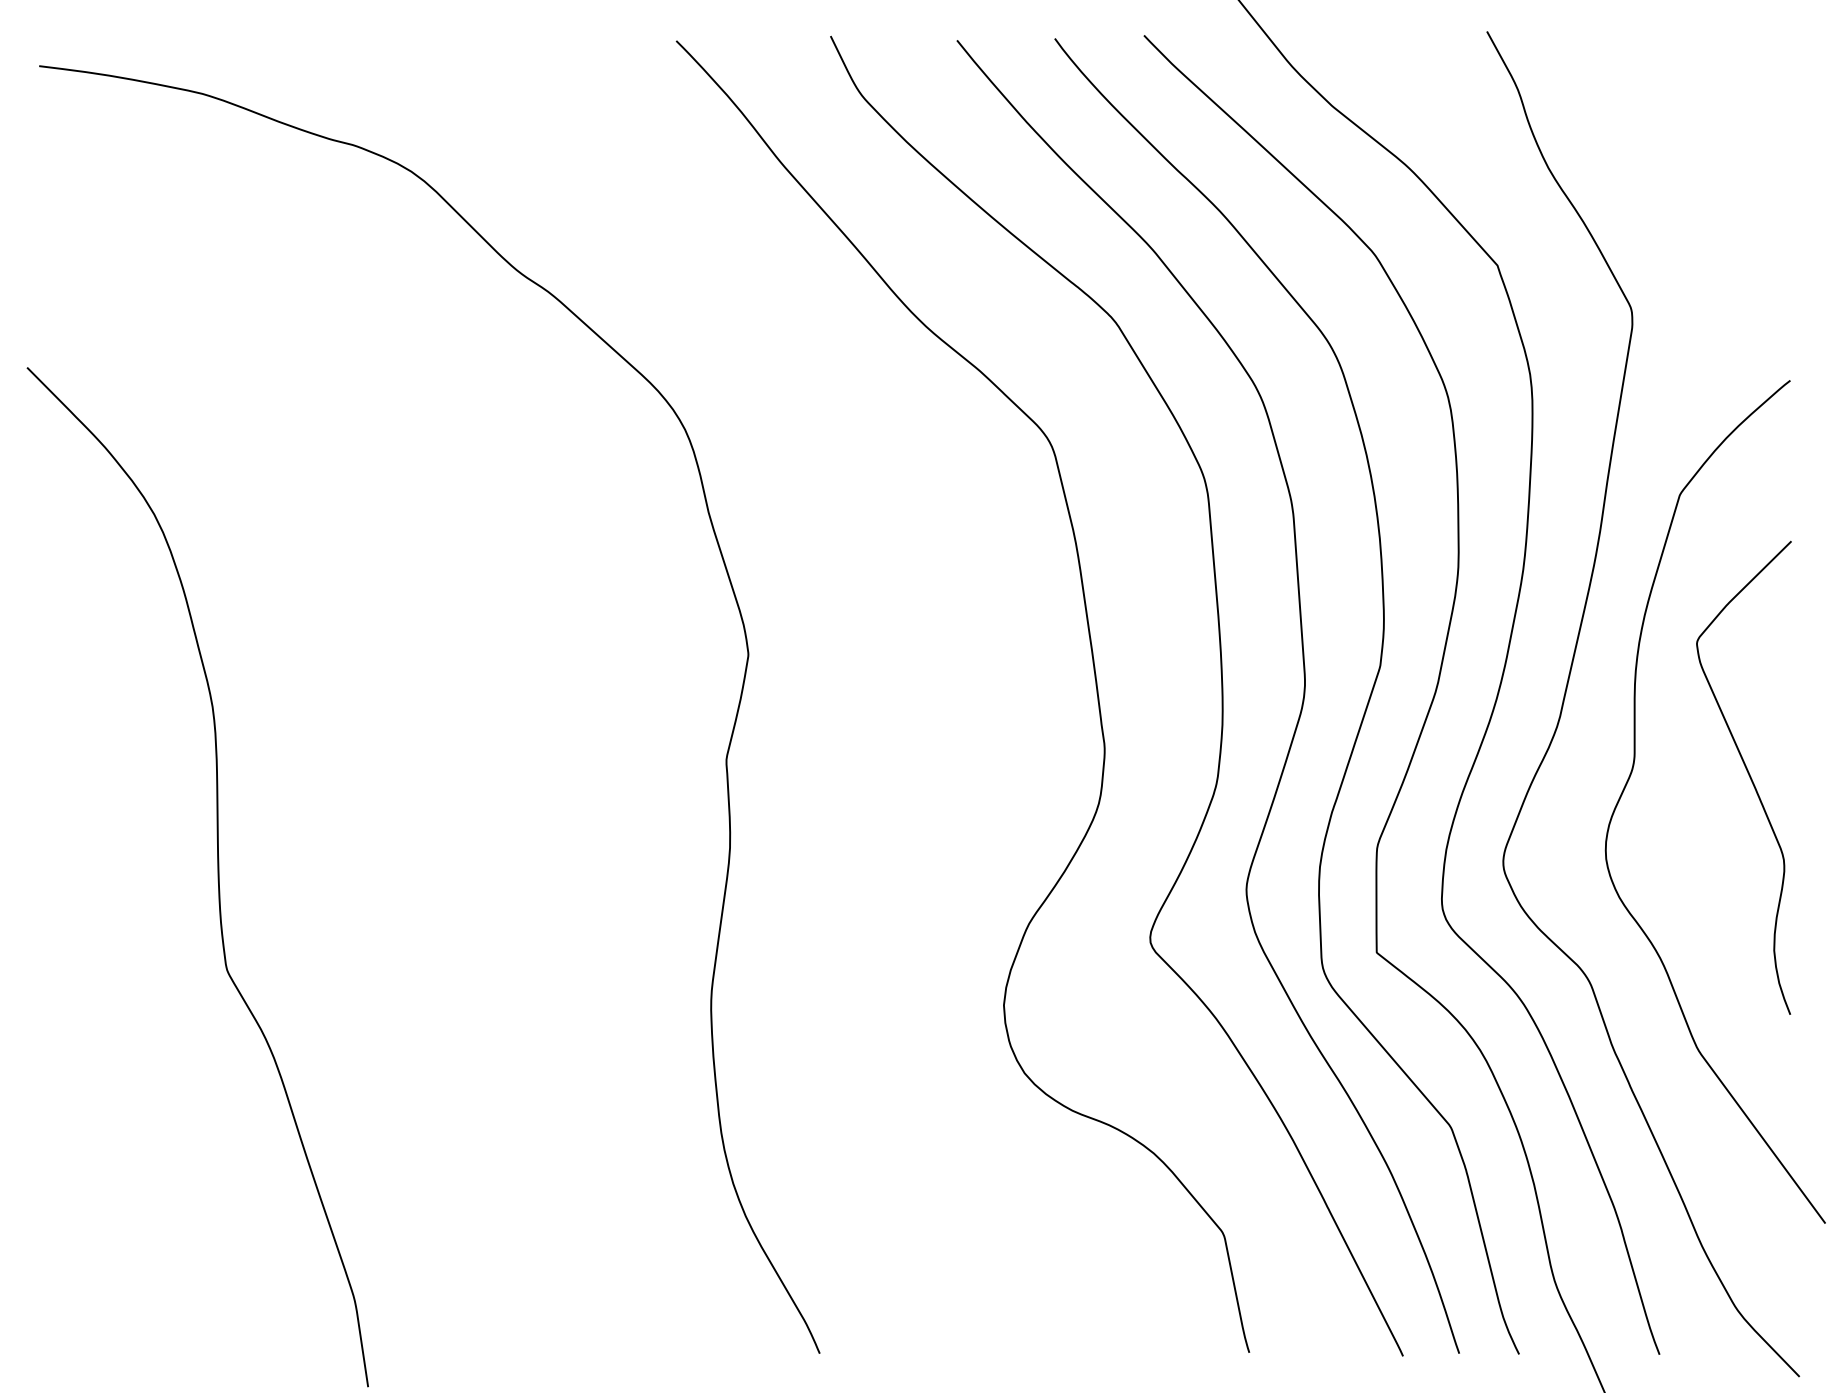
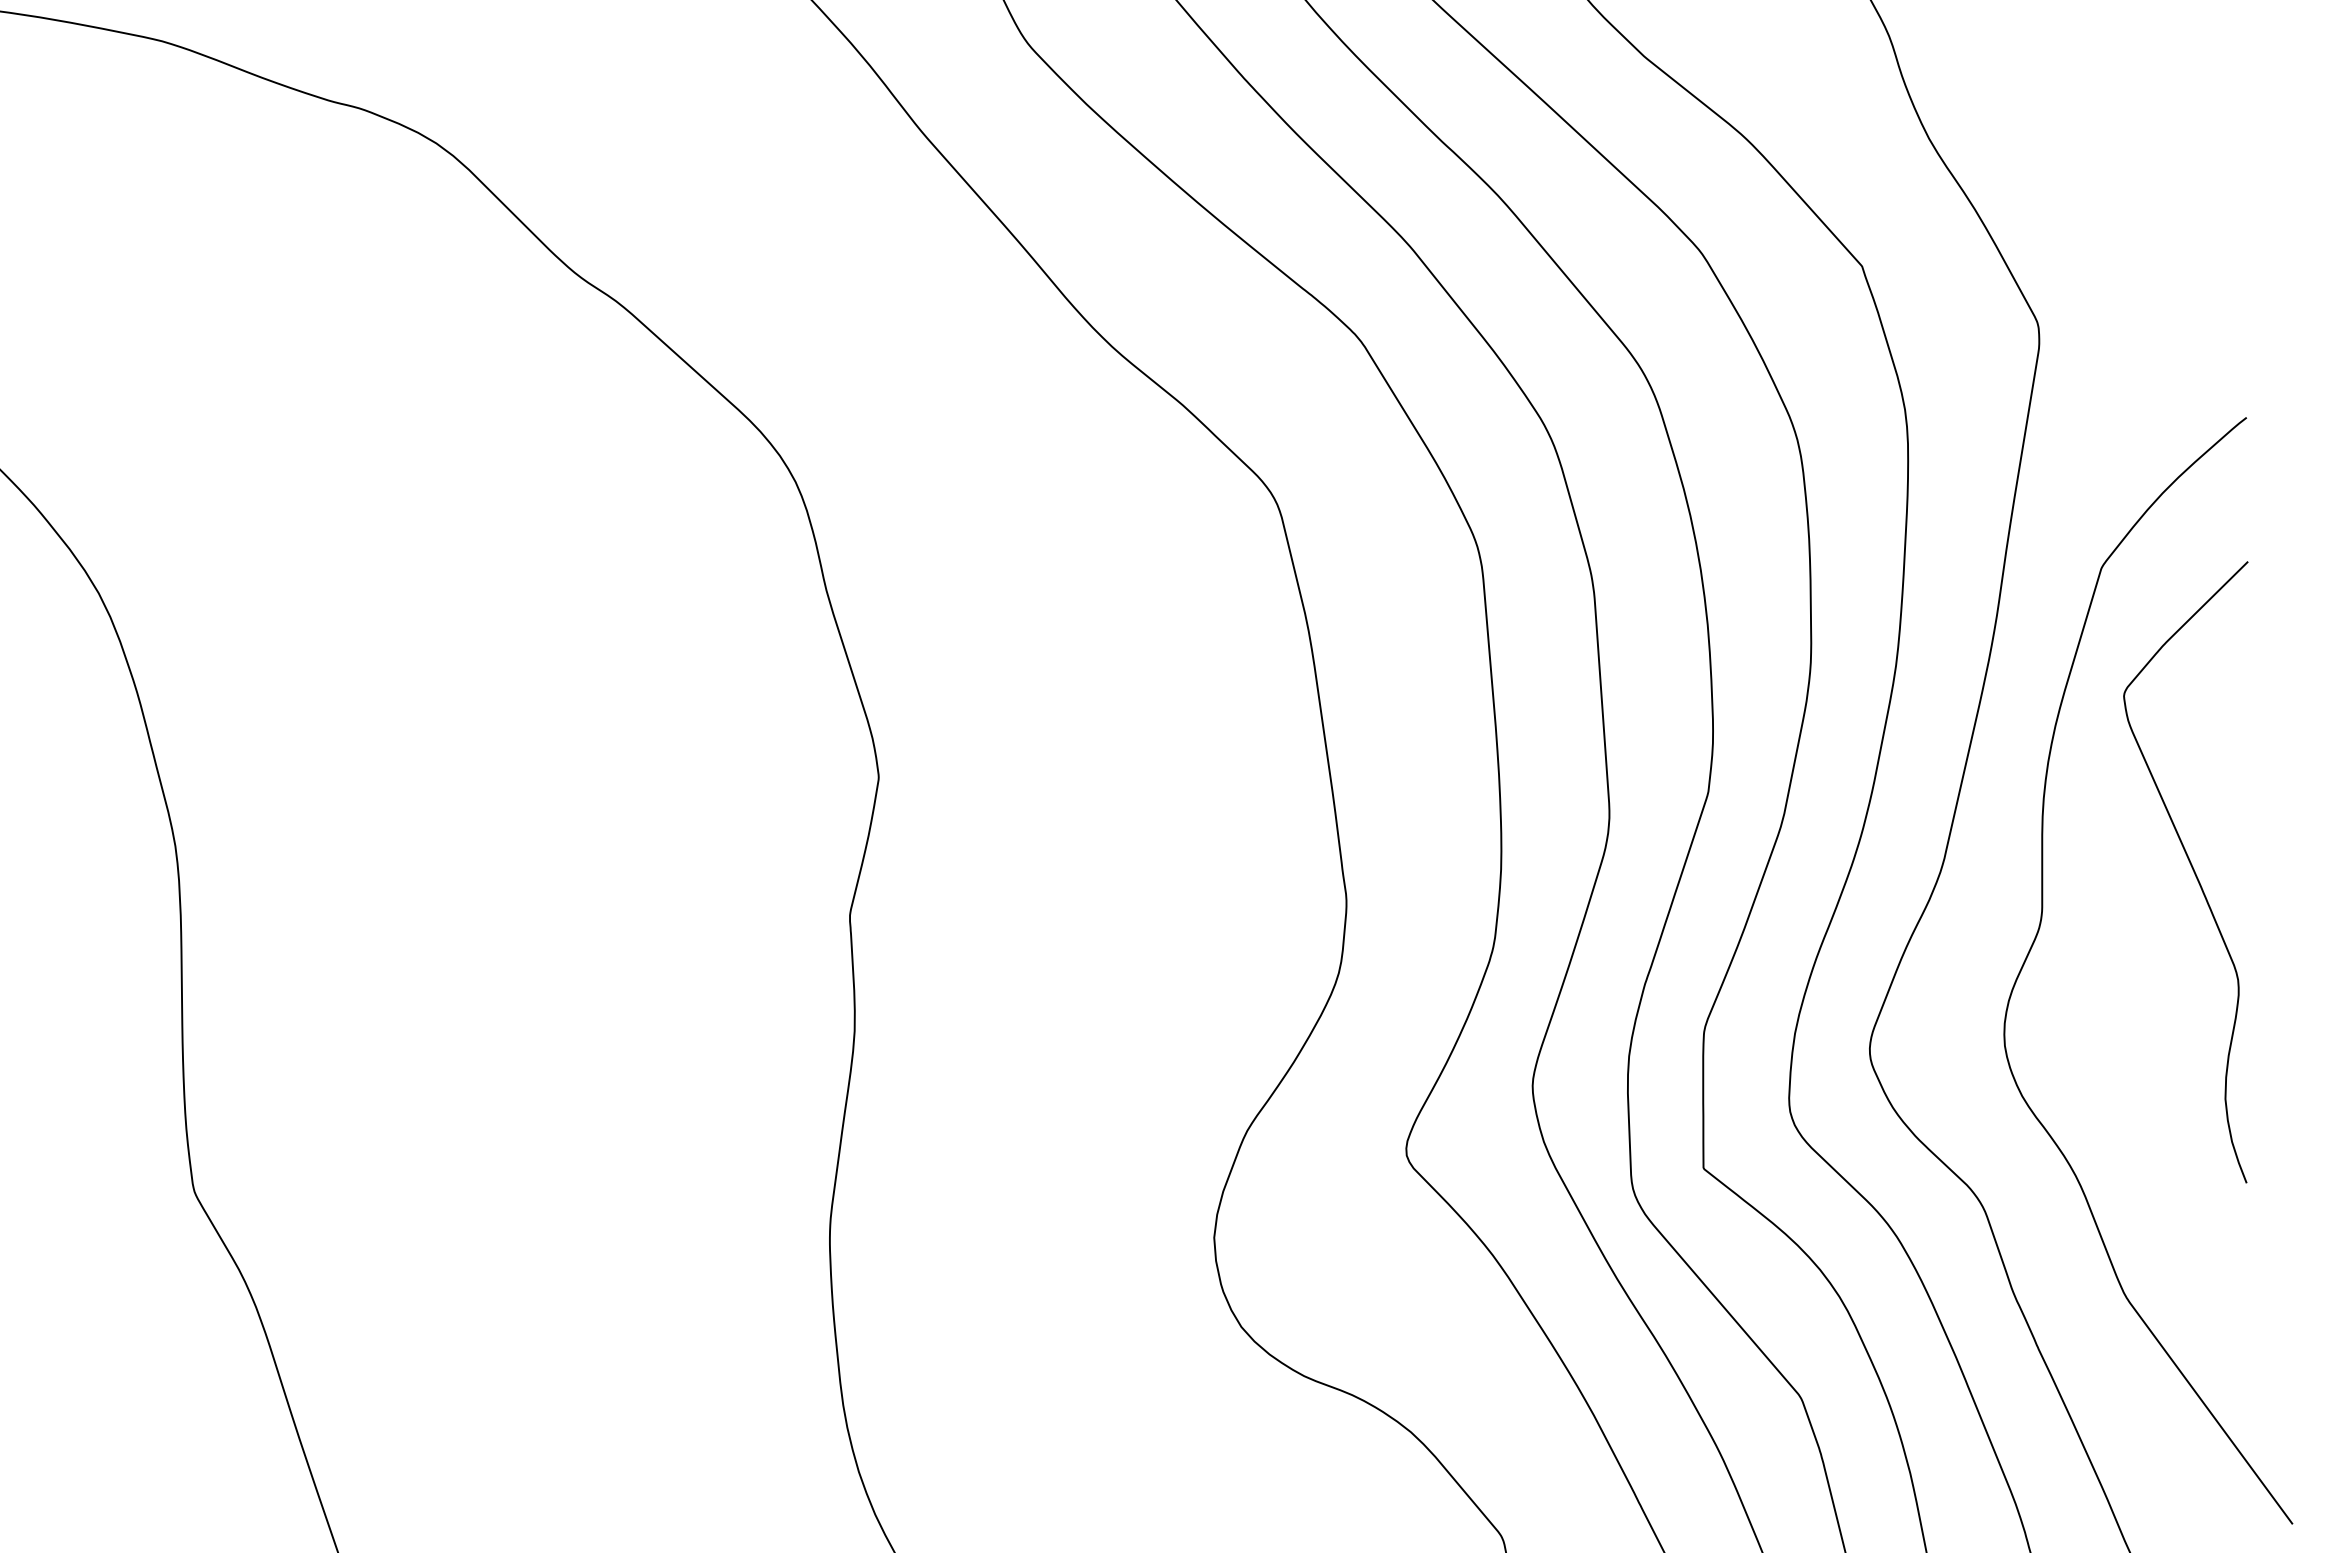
curve: (1748, 775) -> (2191, 869), moved

